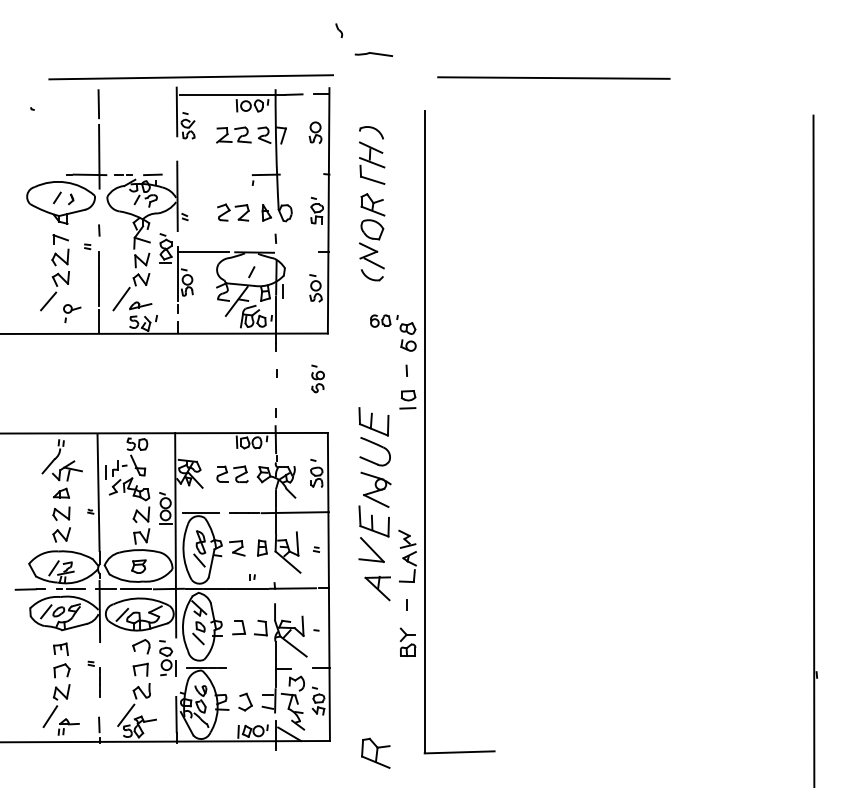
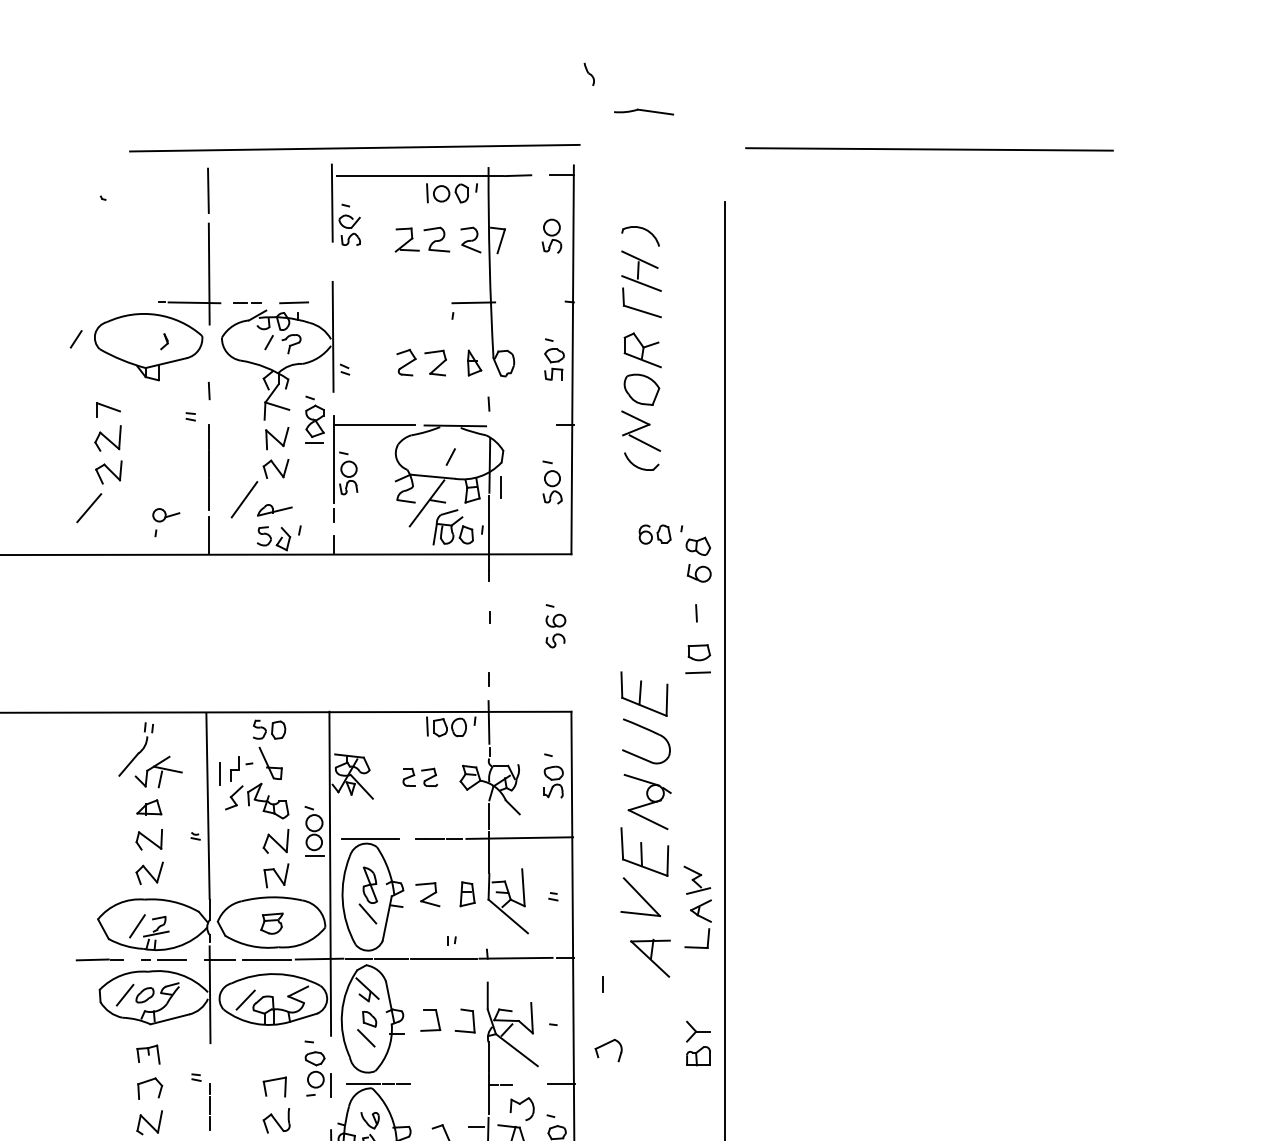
line: (57, 197) -> (76, 338), moved
part: (54, 272) -> (98, 462), moved
part: (232, 474) -> (420, 777), size x0.7
line: (406, 604) -> (602, 983), moved
part: (141, 646) -> (608, 1050), moved

